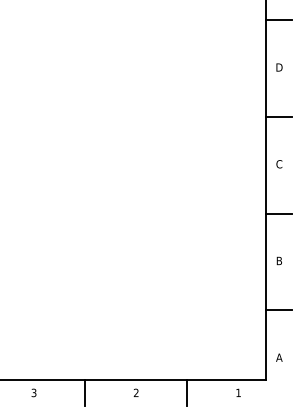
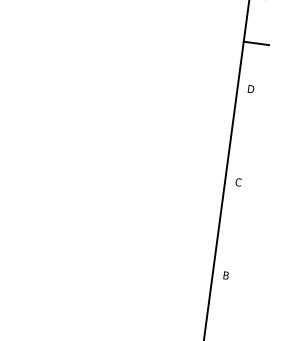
line: (278, 116) -> (243, 136), removed
line: (278, 213) -> (231, 229), removed
line: (278, 310) -> (218, 323), removed

